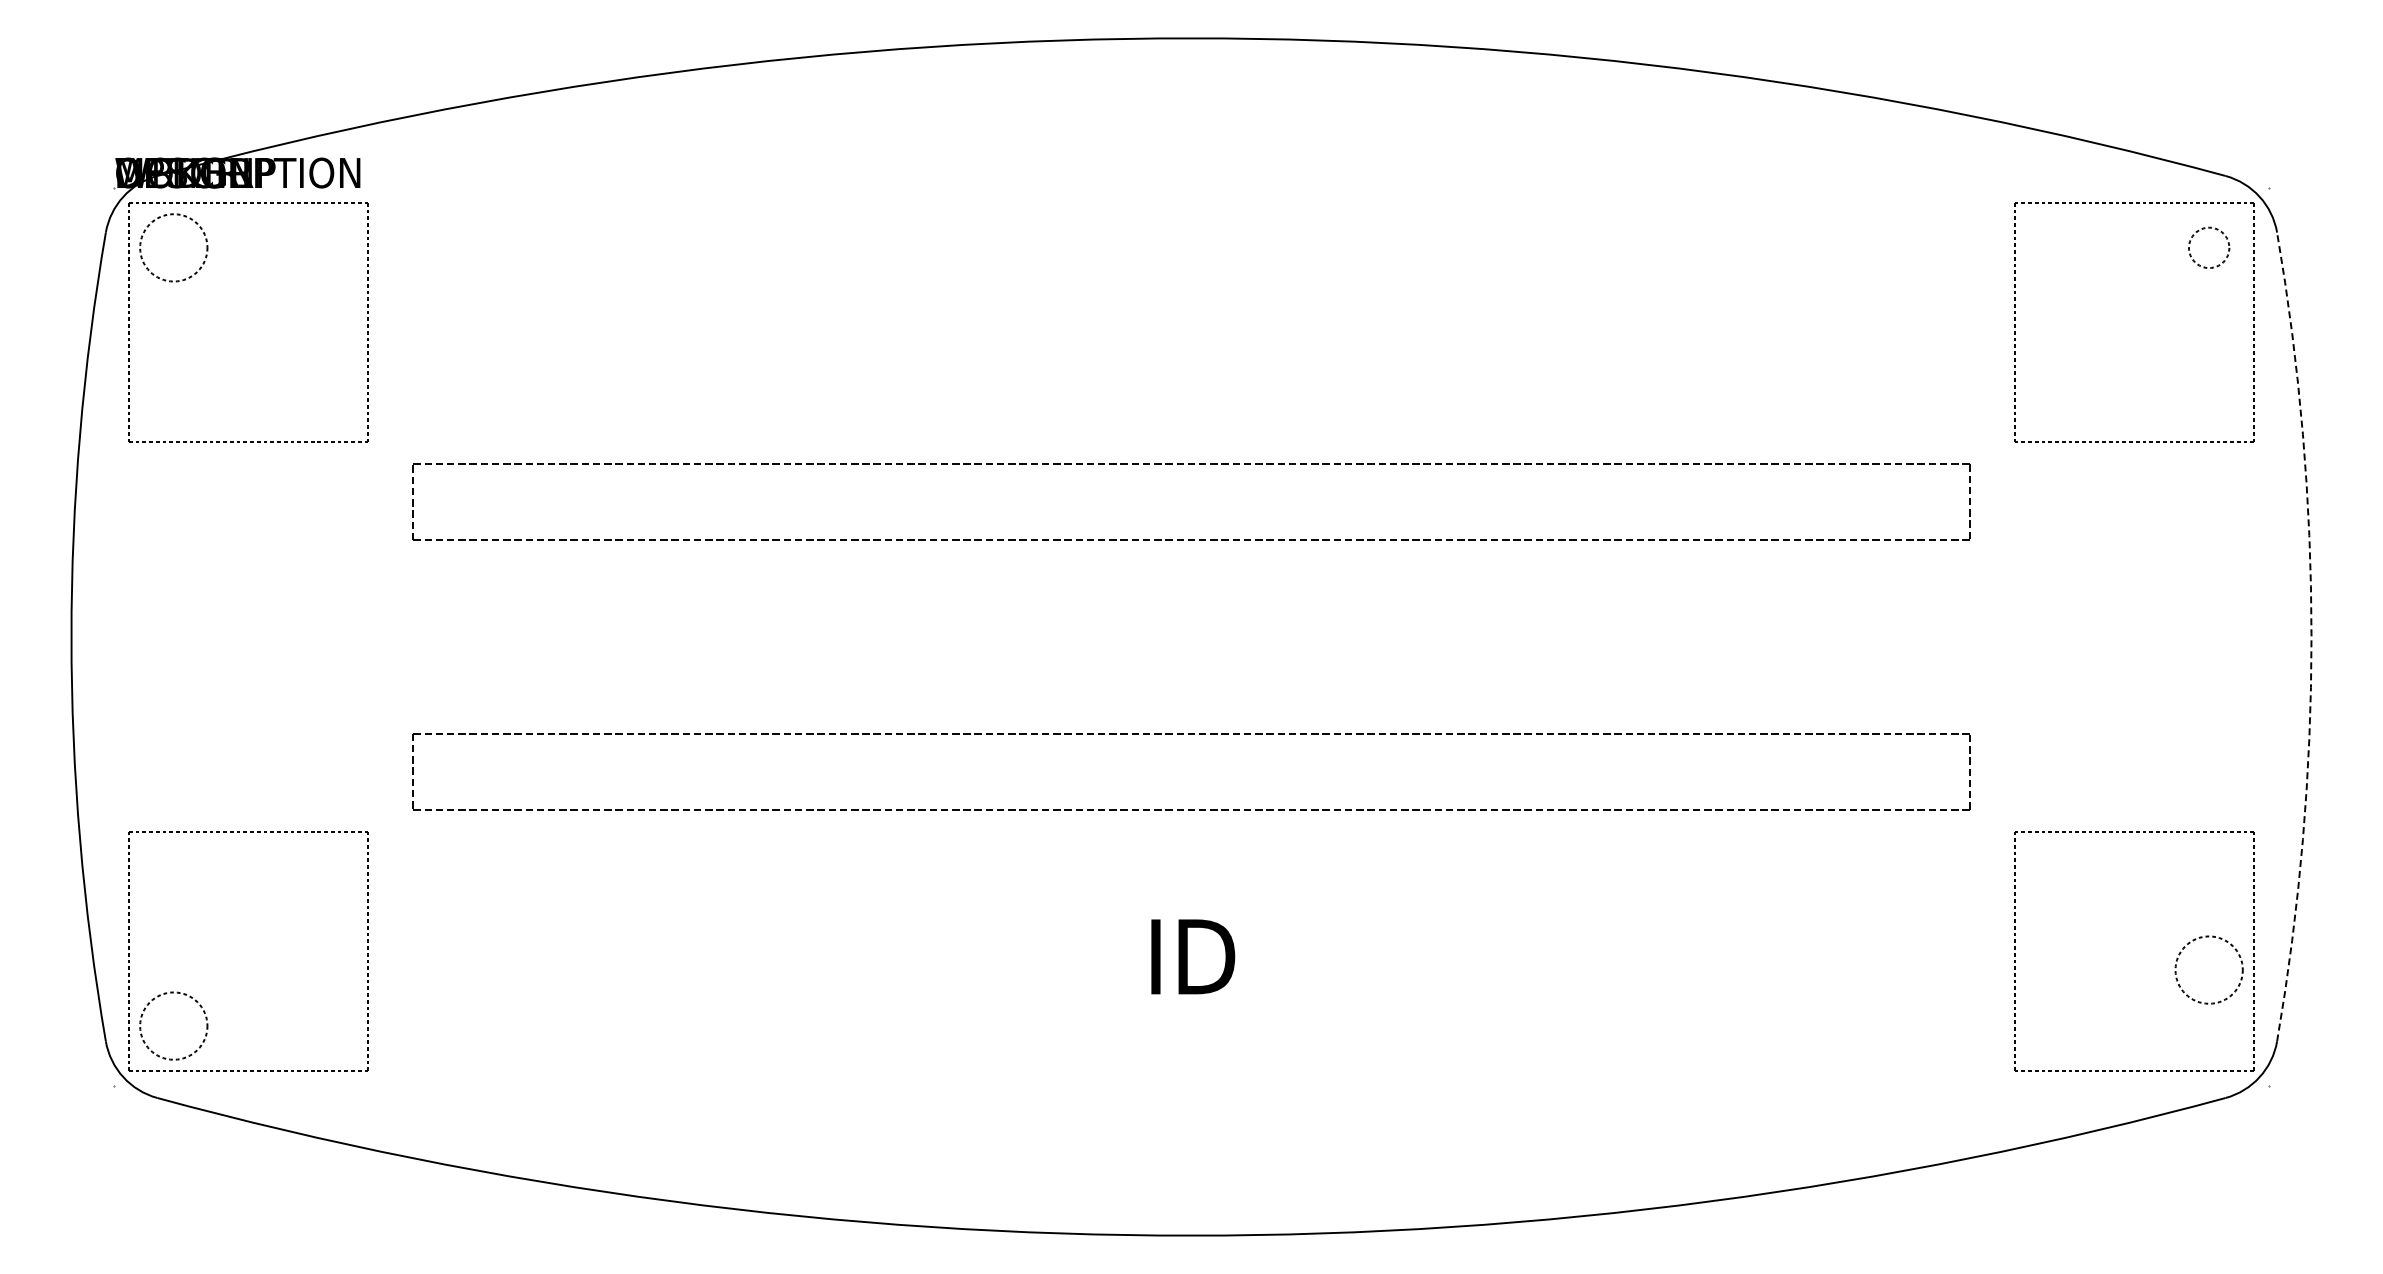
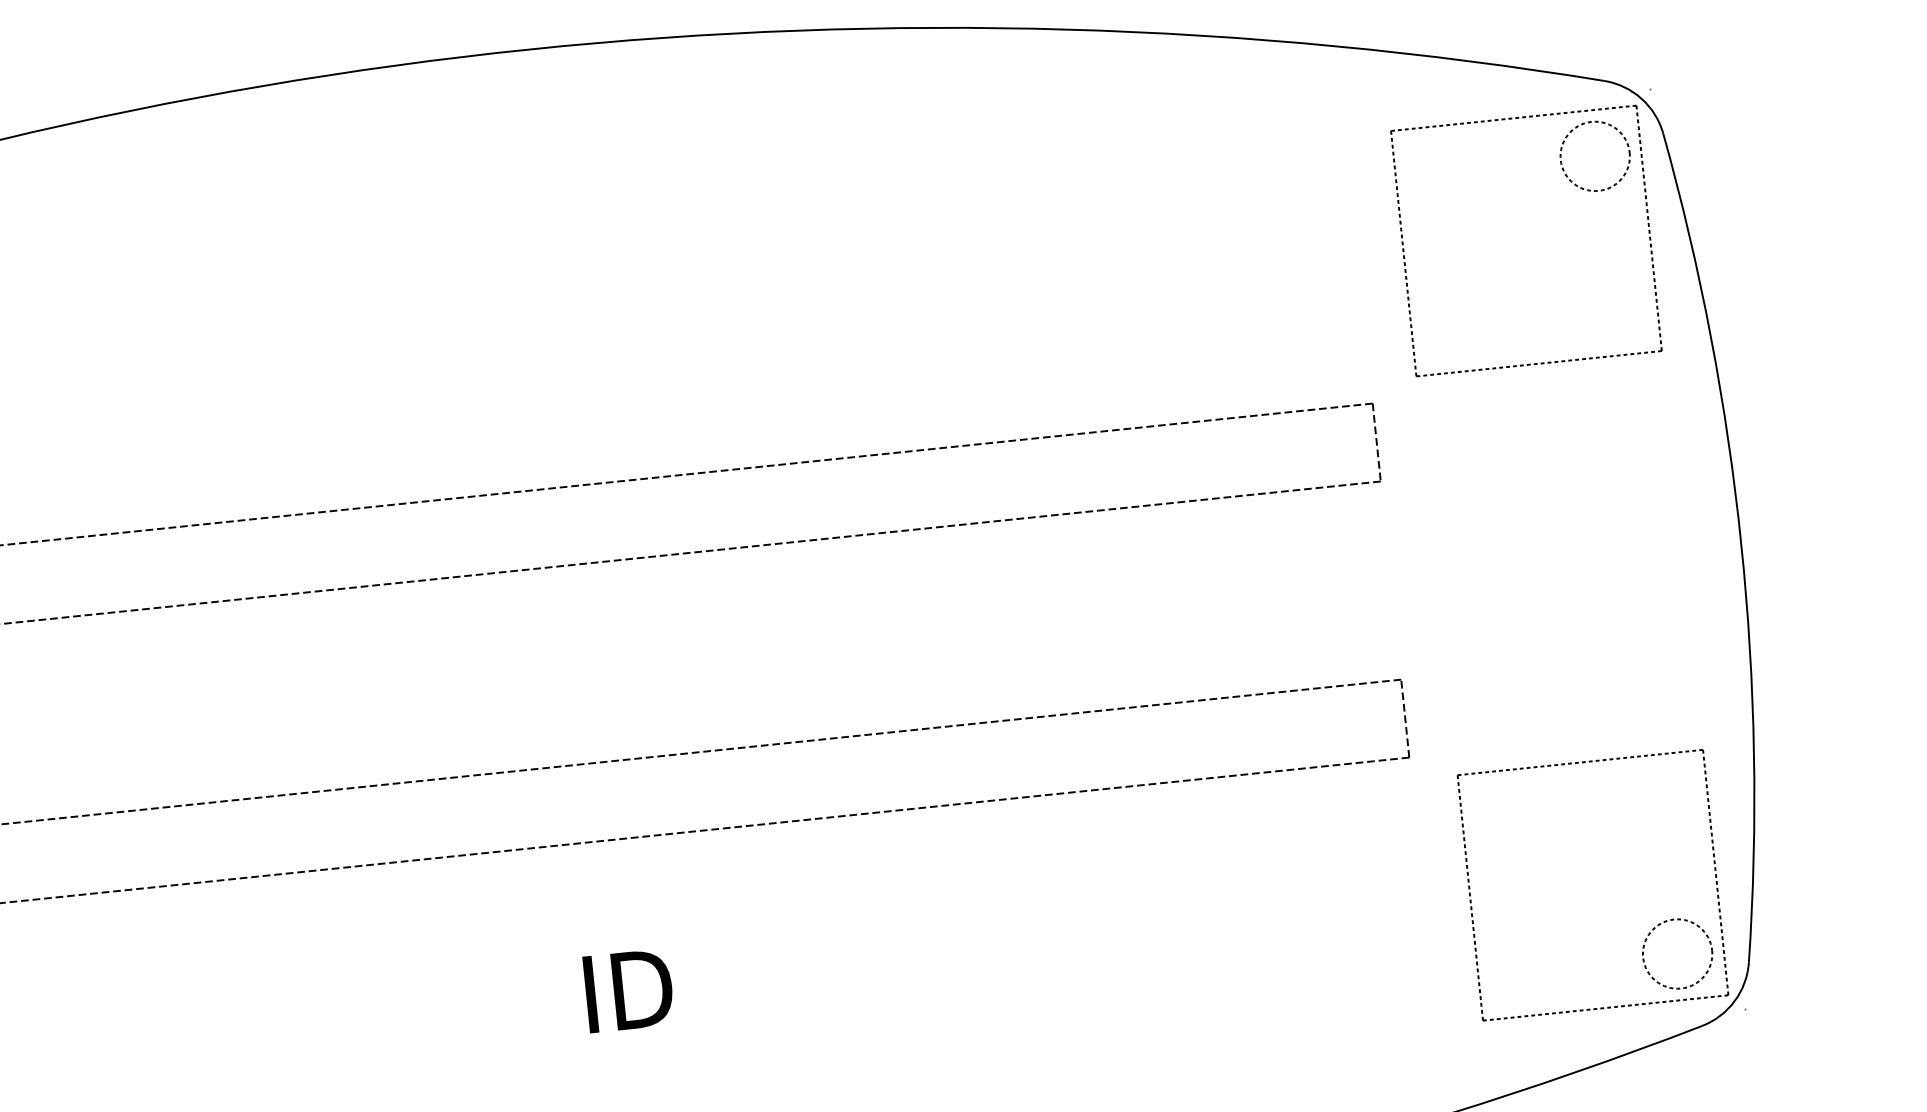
circle: (2208, 247) -> (1594, 156), size x1.67
arc: (2311, 637) -> (1741, 544), dashed -> solid
circle: (2208, 969) -> (1676, 953), moved

